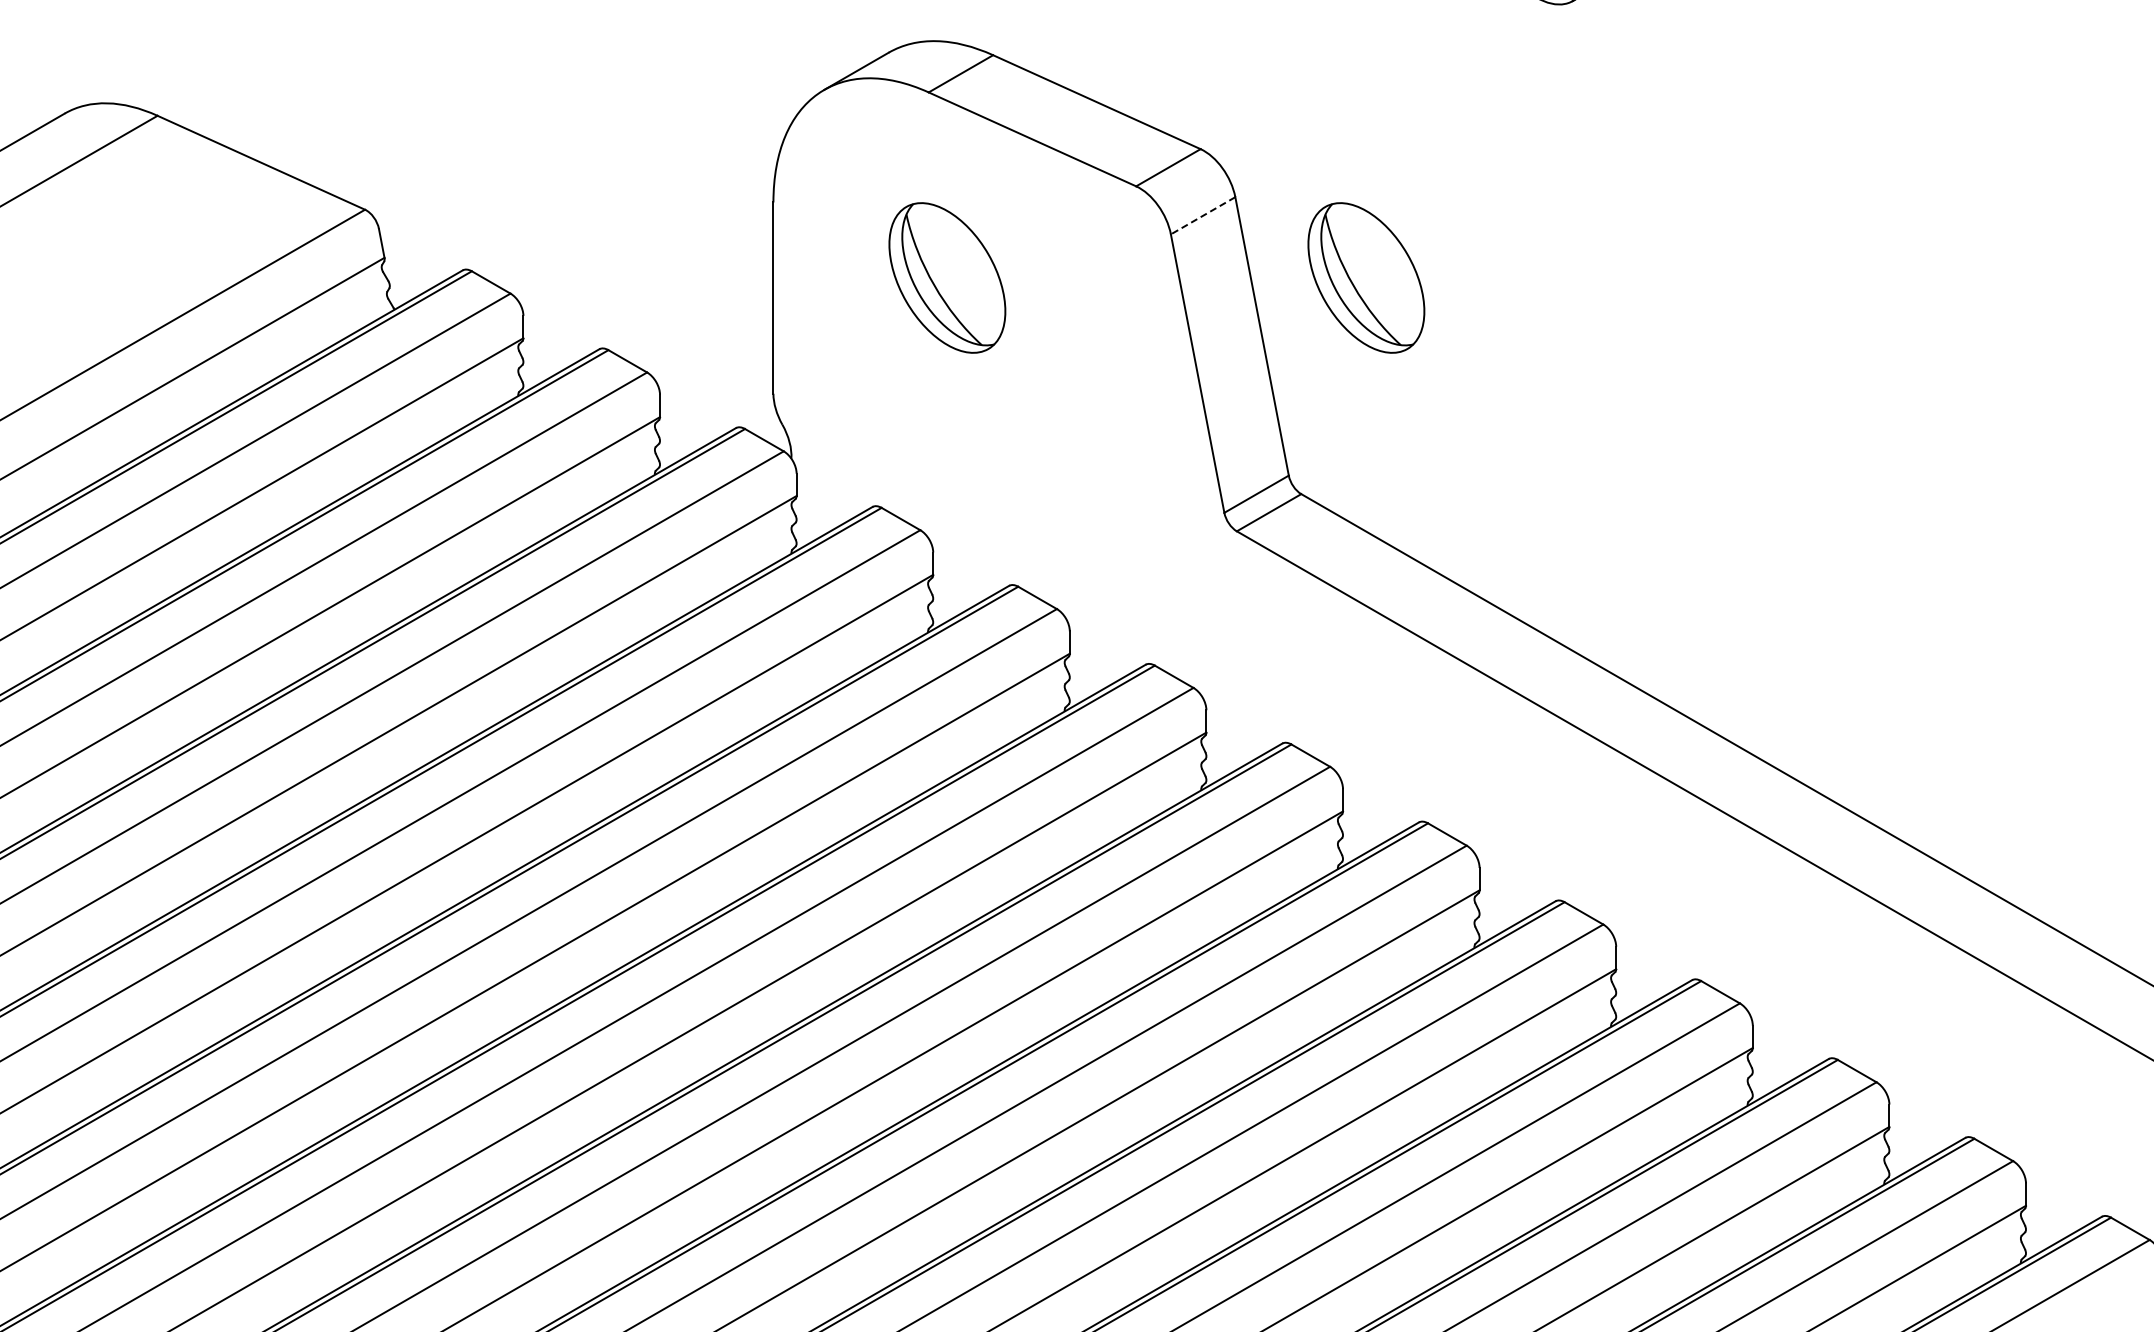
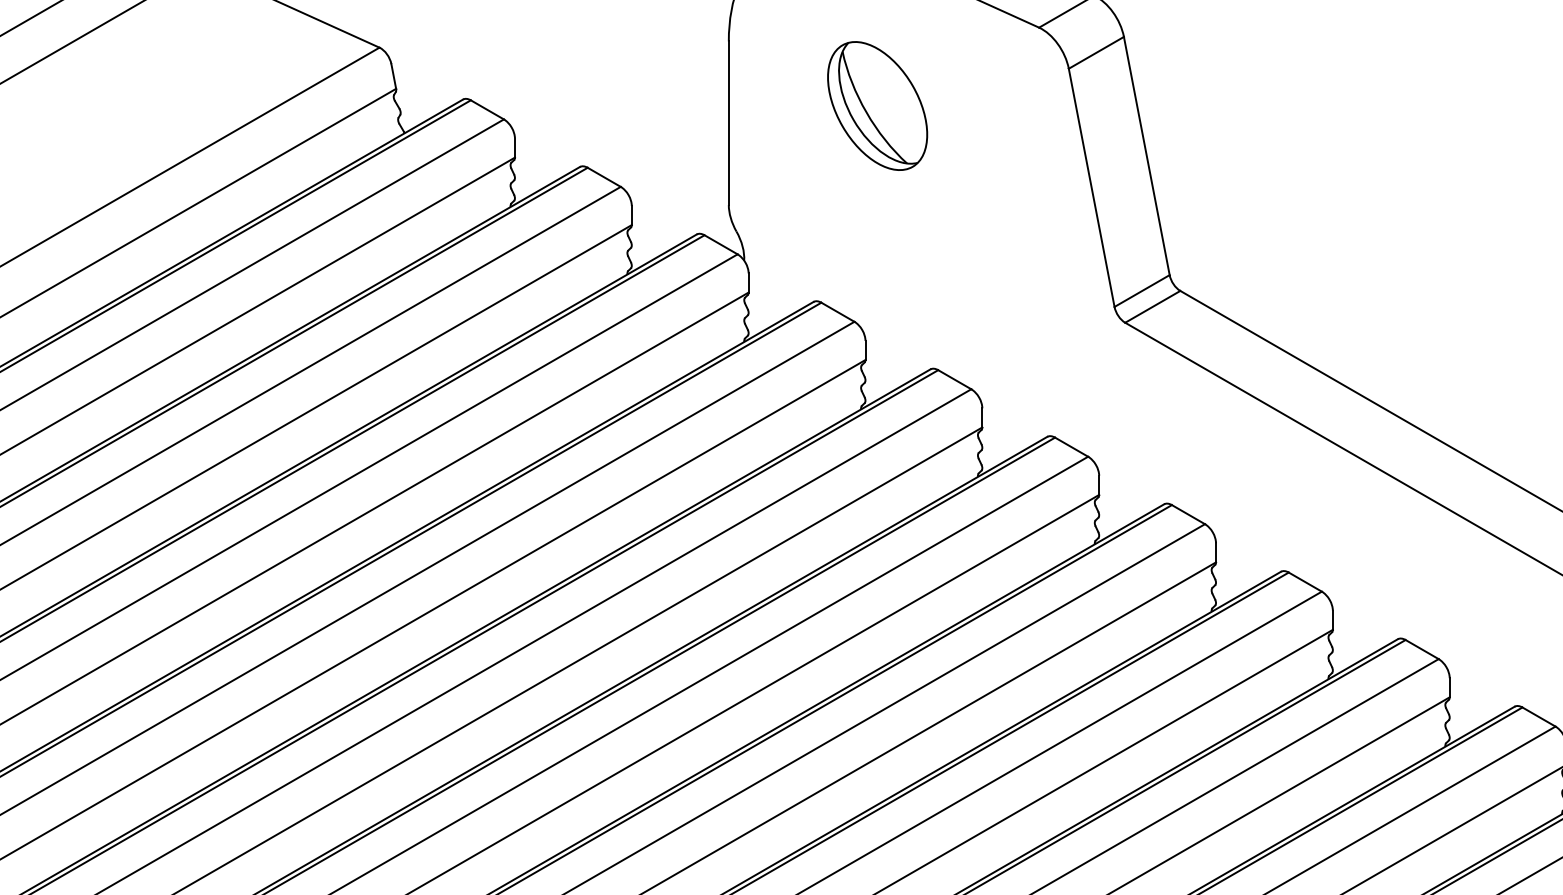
line: (1202, 216) -> (1095, 53), dashed -> solid
part: (1366, 277) -> (1236, 105), removed

